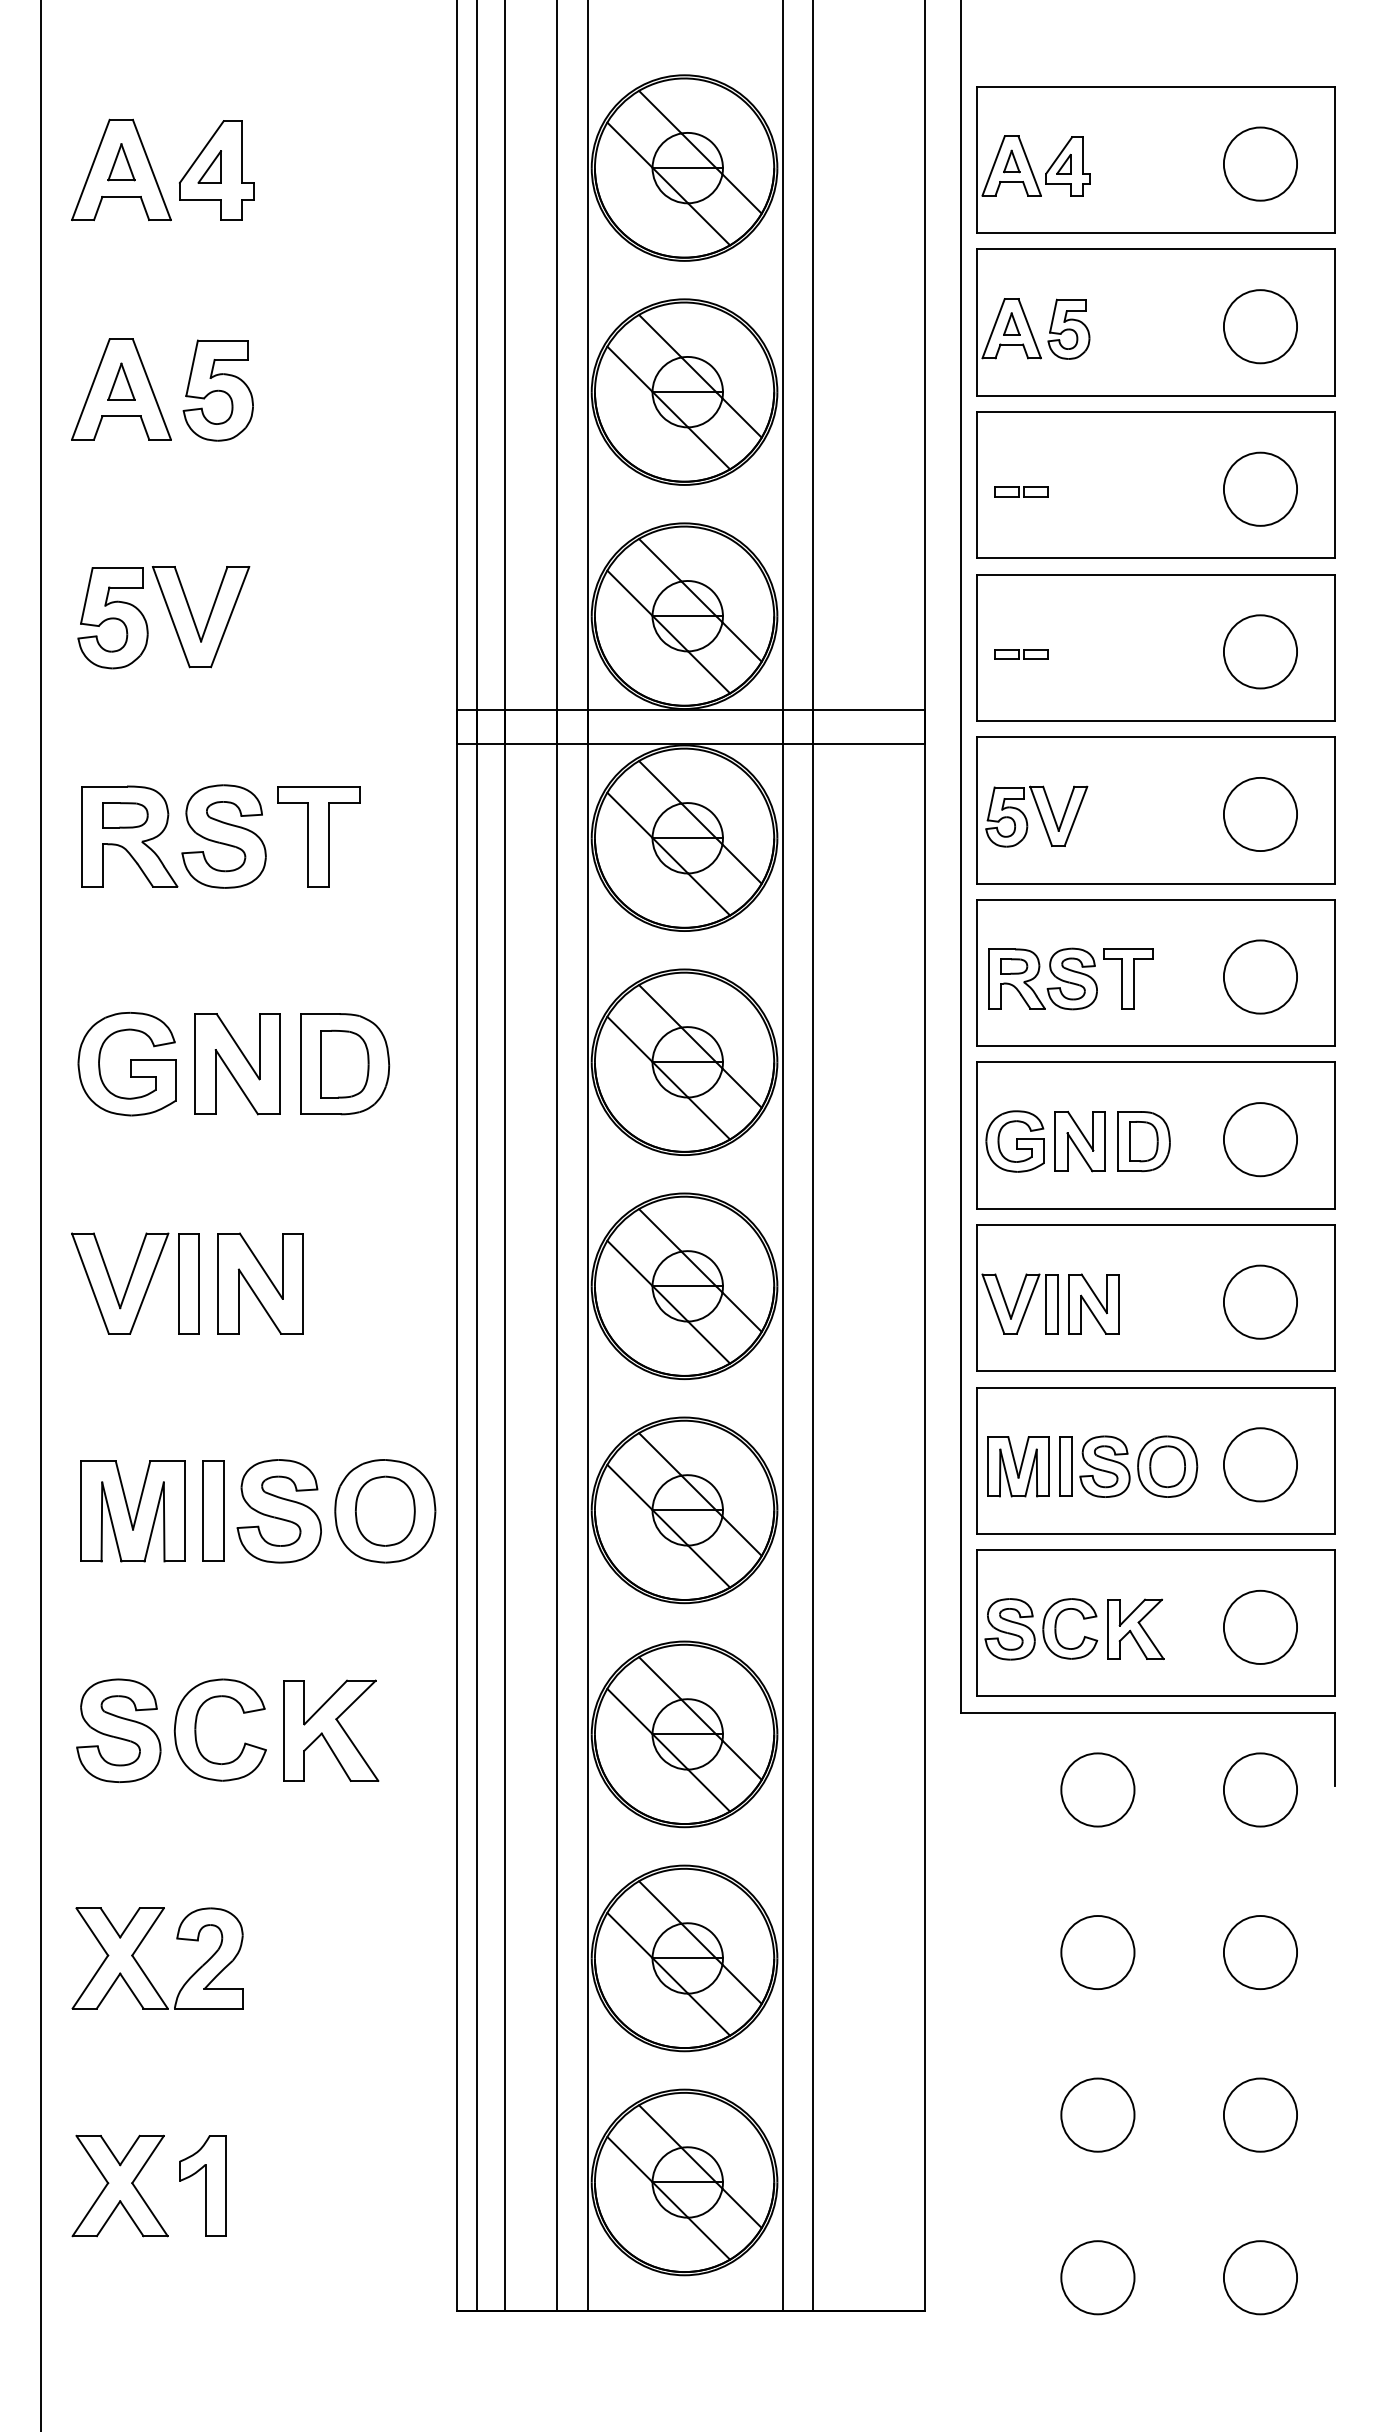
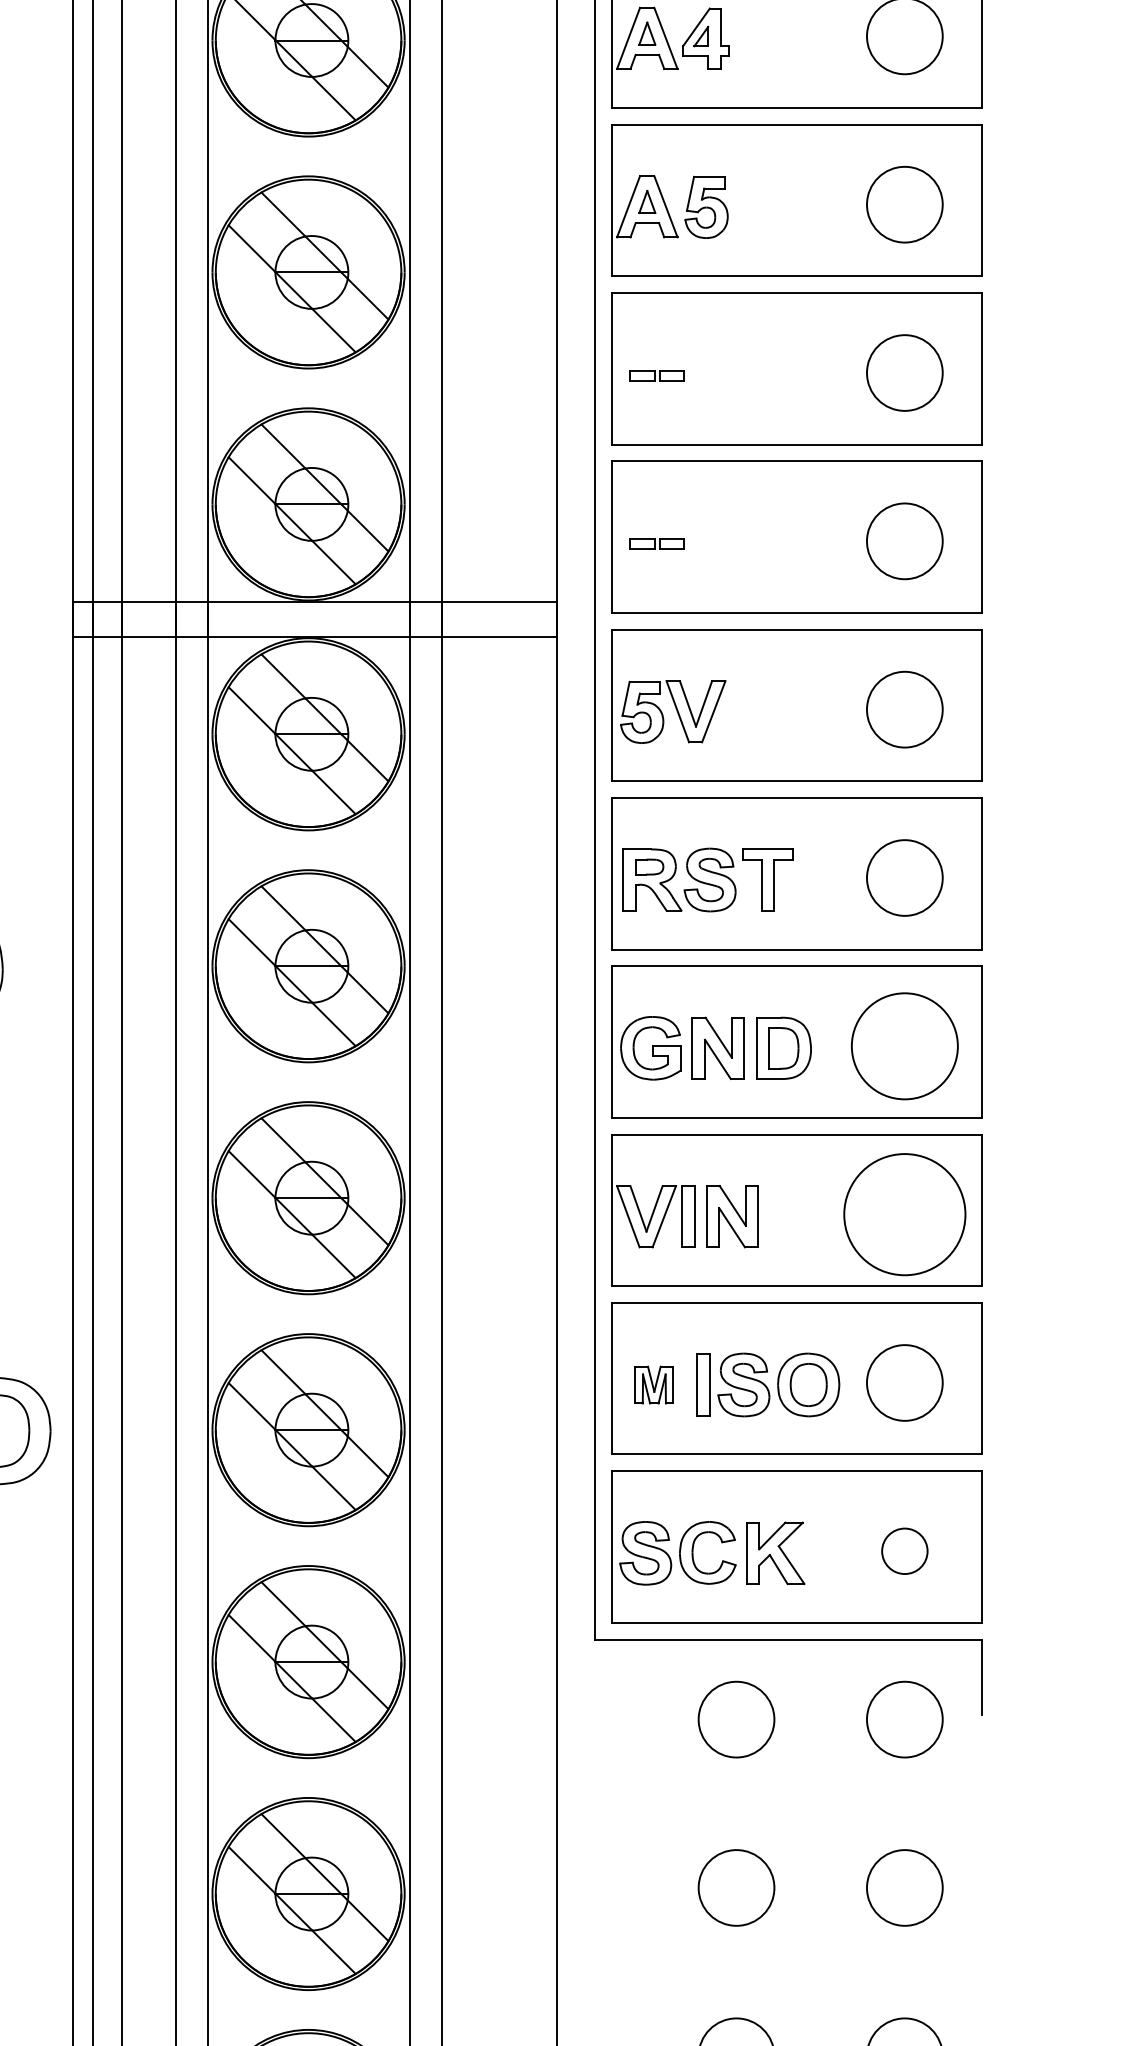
circle: (1260, 1139) -> (904, 1046), size x1.4
circle: (1260, 1301) -> (904, 1213), size x1.6
part: (1018, 1466) -> (654, 1384), size x0.6
circle: (1260, 1626) -> (904, 1550), size x0.6

